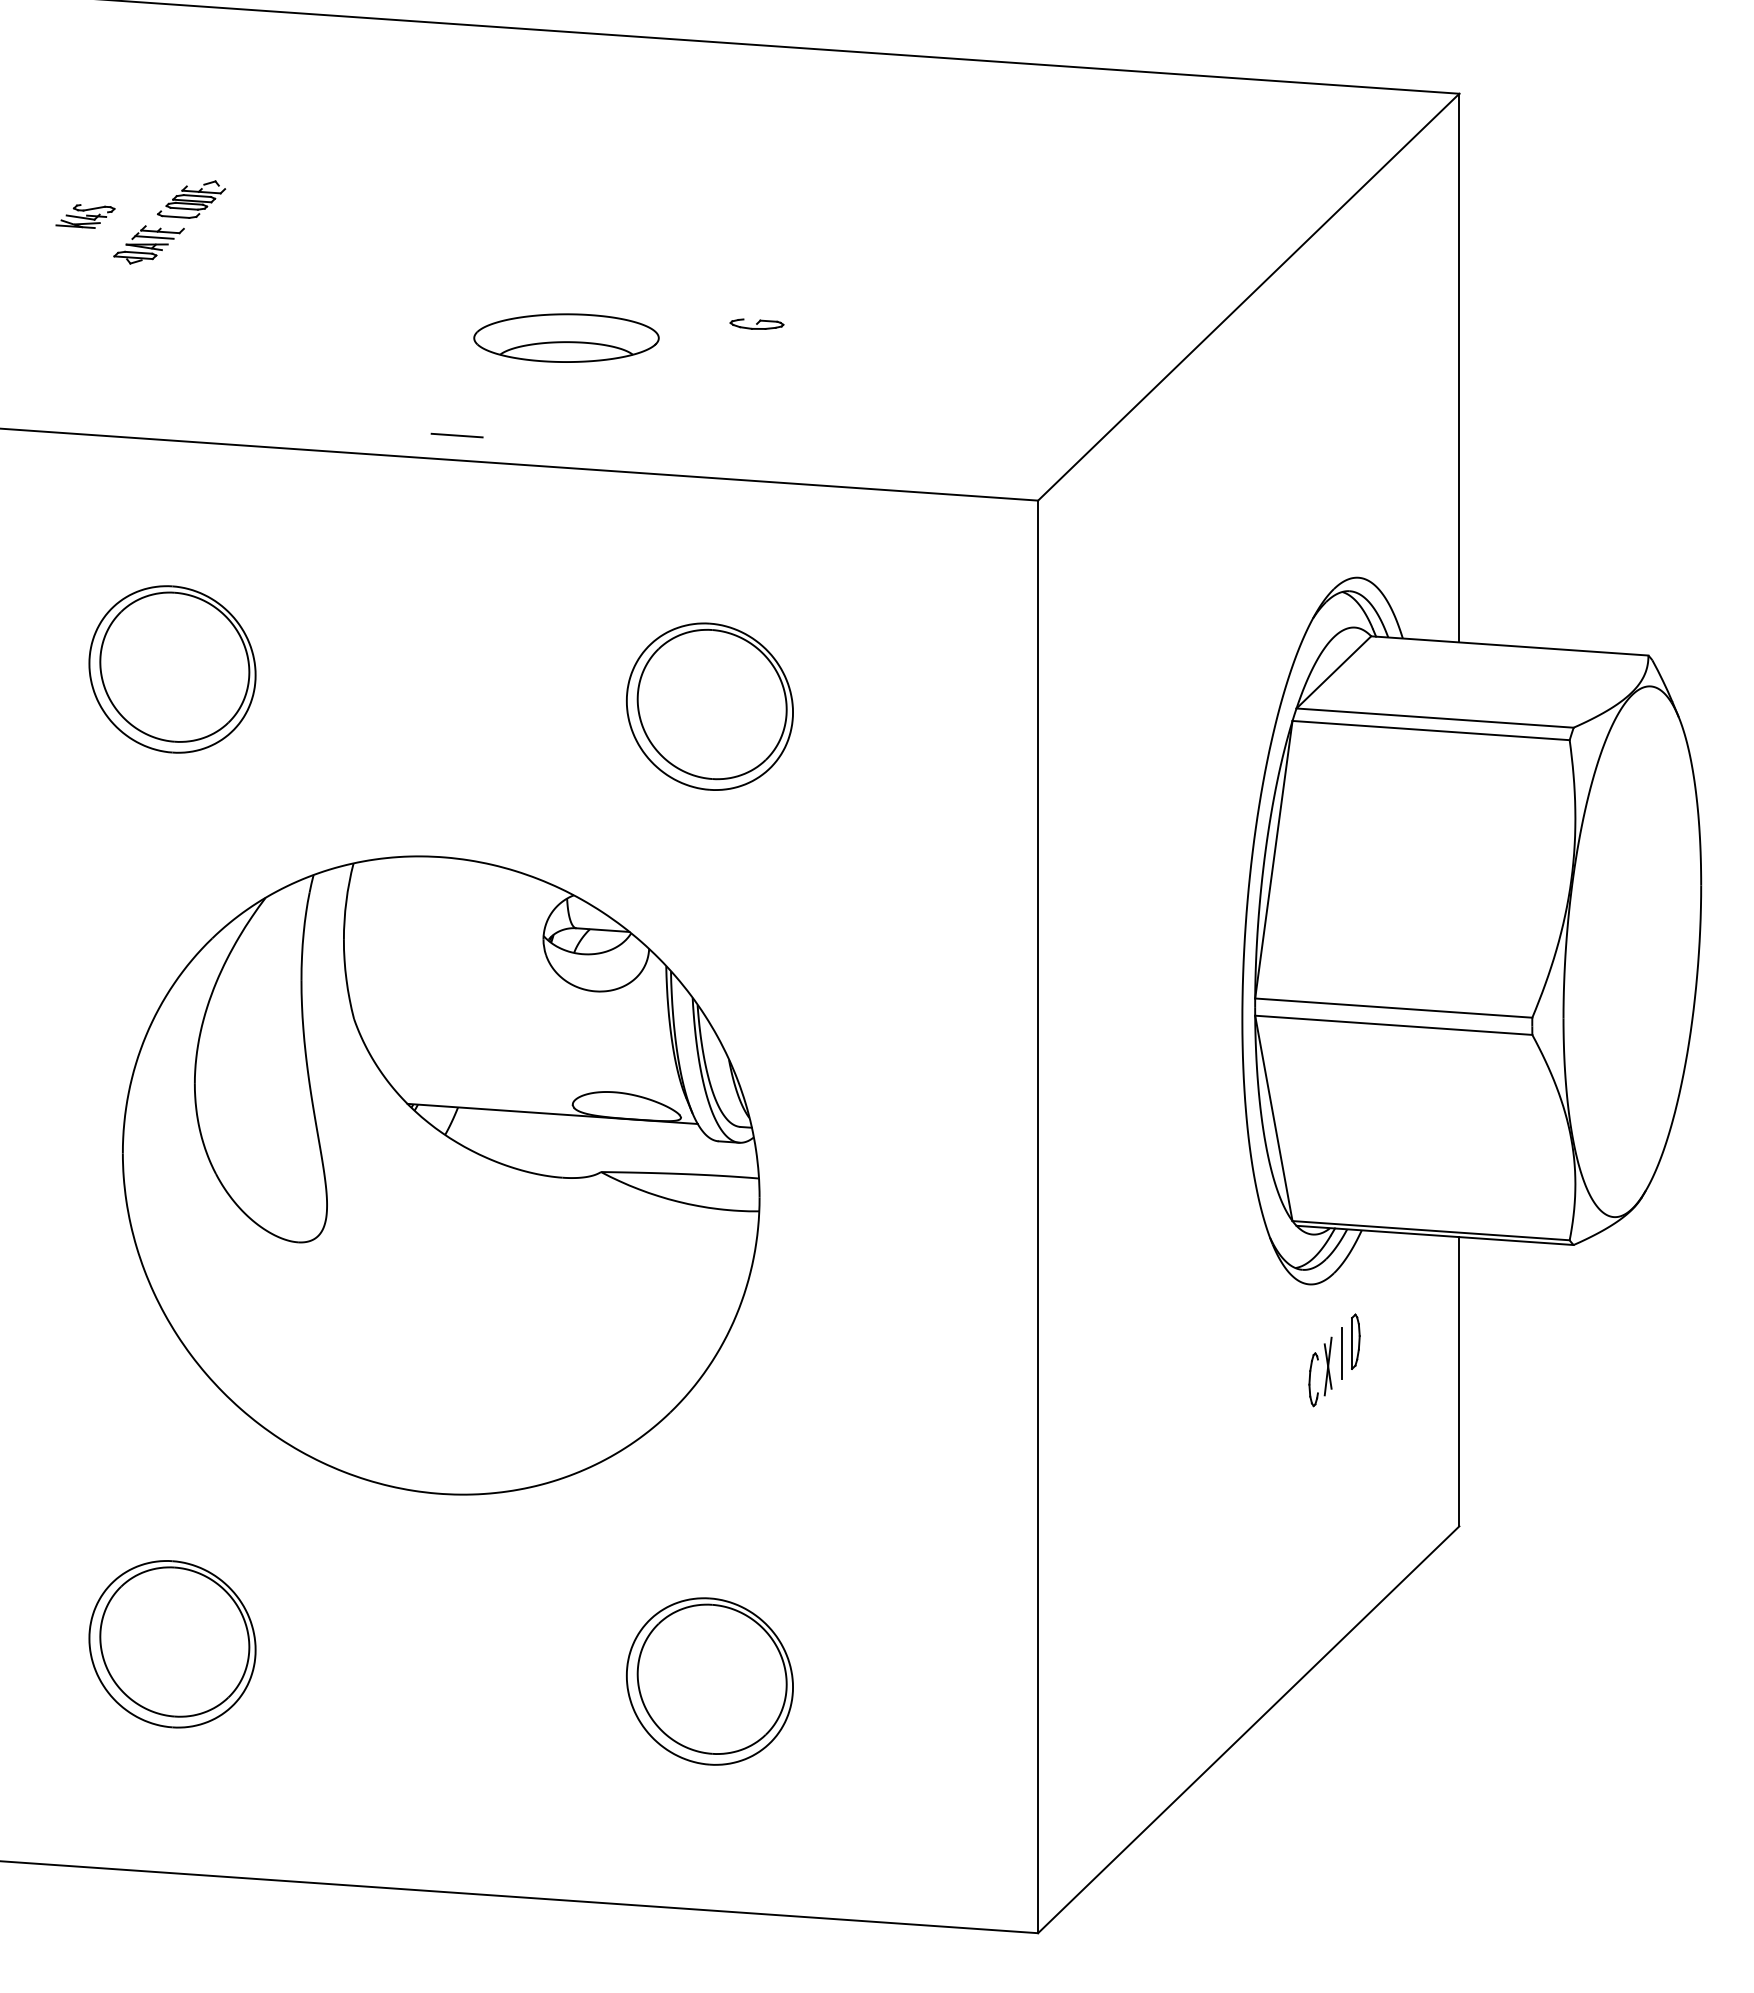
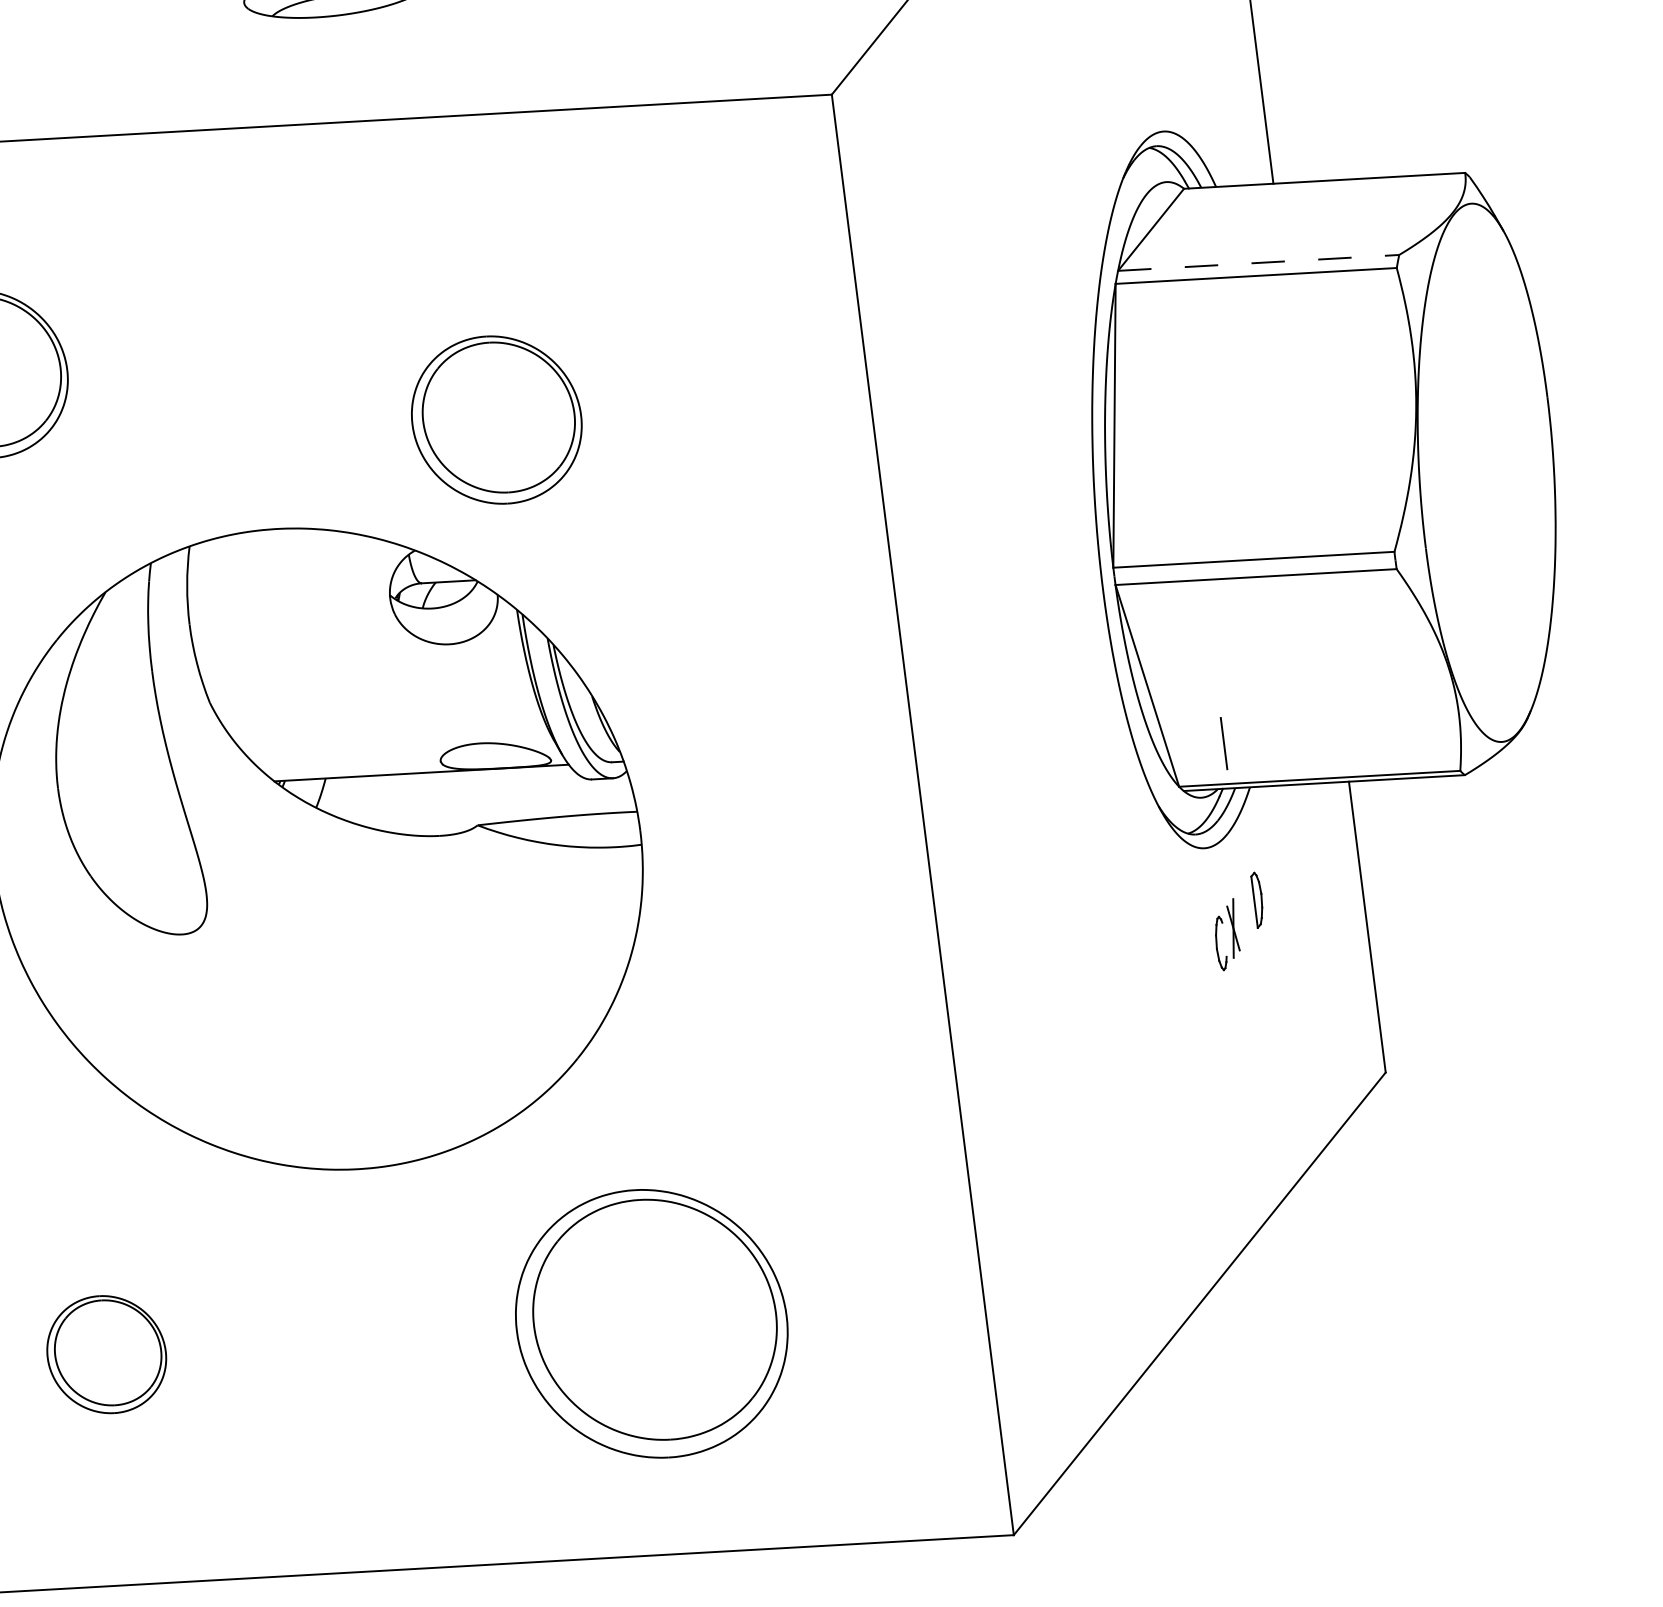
line: (456, 435) -> (238, 103), removed
part: (709, 706) -> (496, 419), moved
line: (1435, 718) -> (1259, 263), solid -> dashed
line: (1341, 1353) -> (1223, 743), moved
part: (172, 1644) -> (106, 1354), size x0.7
part: (709, 1681) -> (651, 1323), size x1.6

